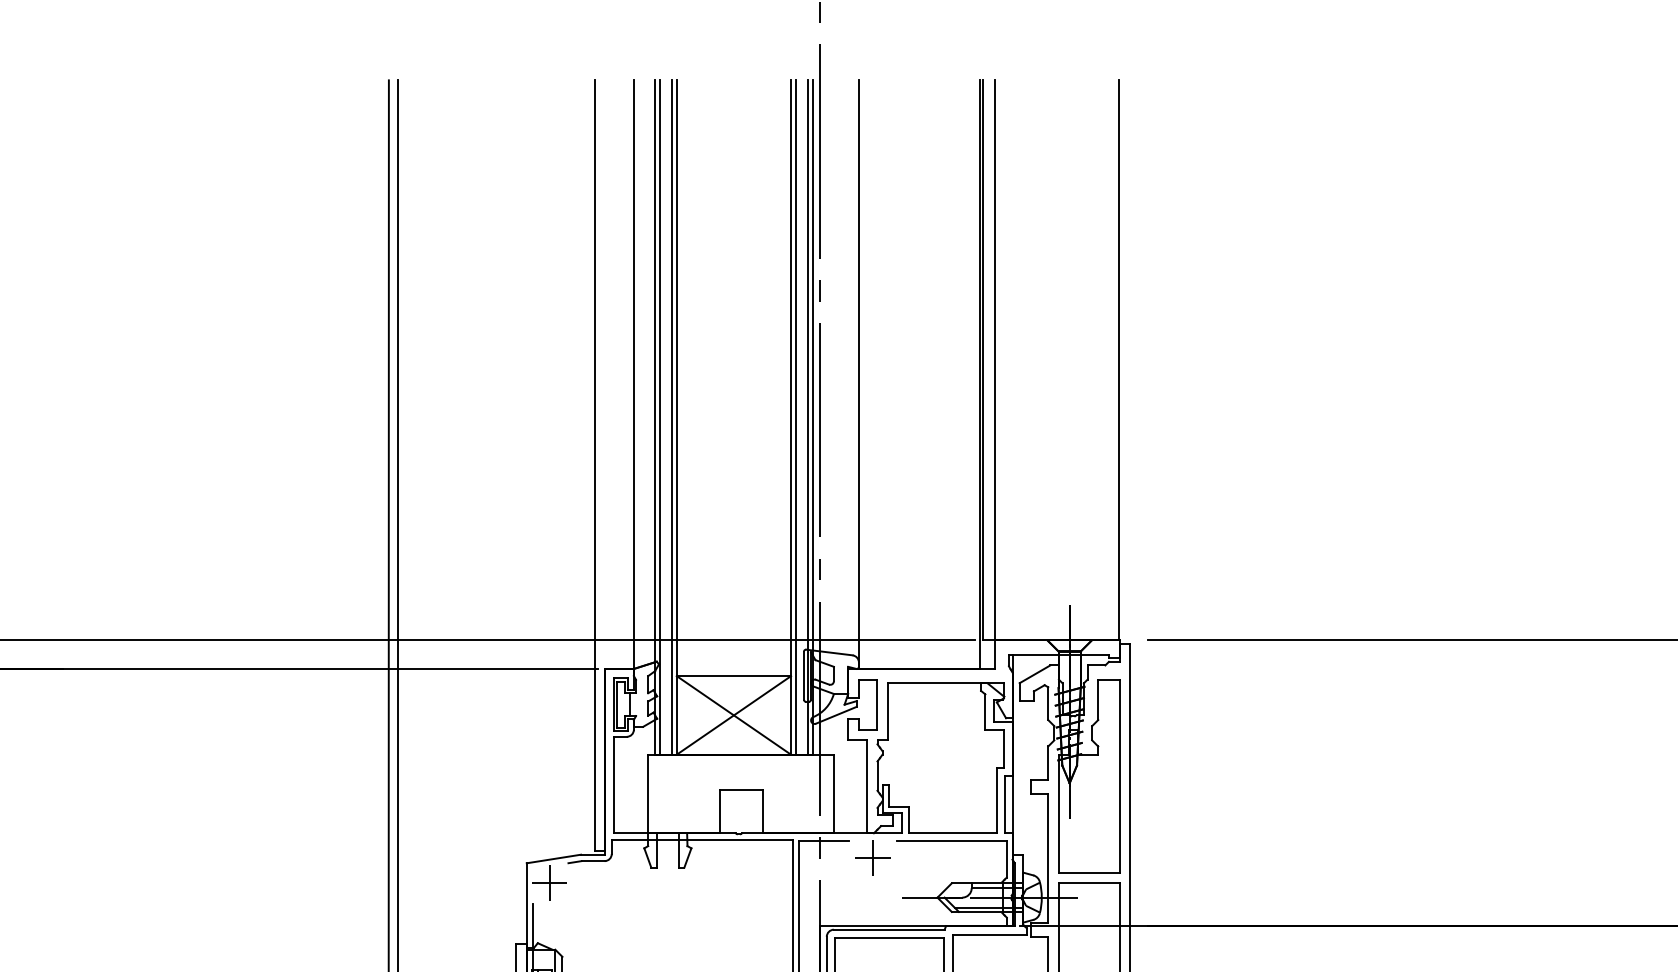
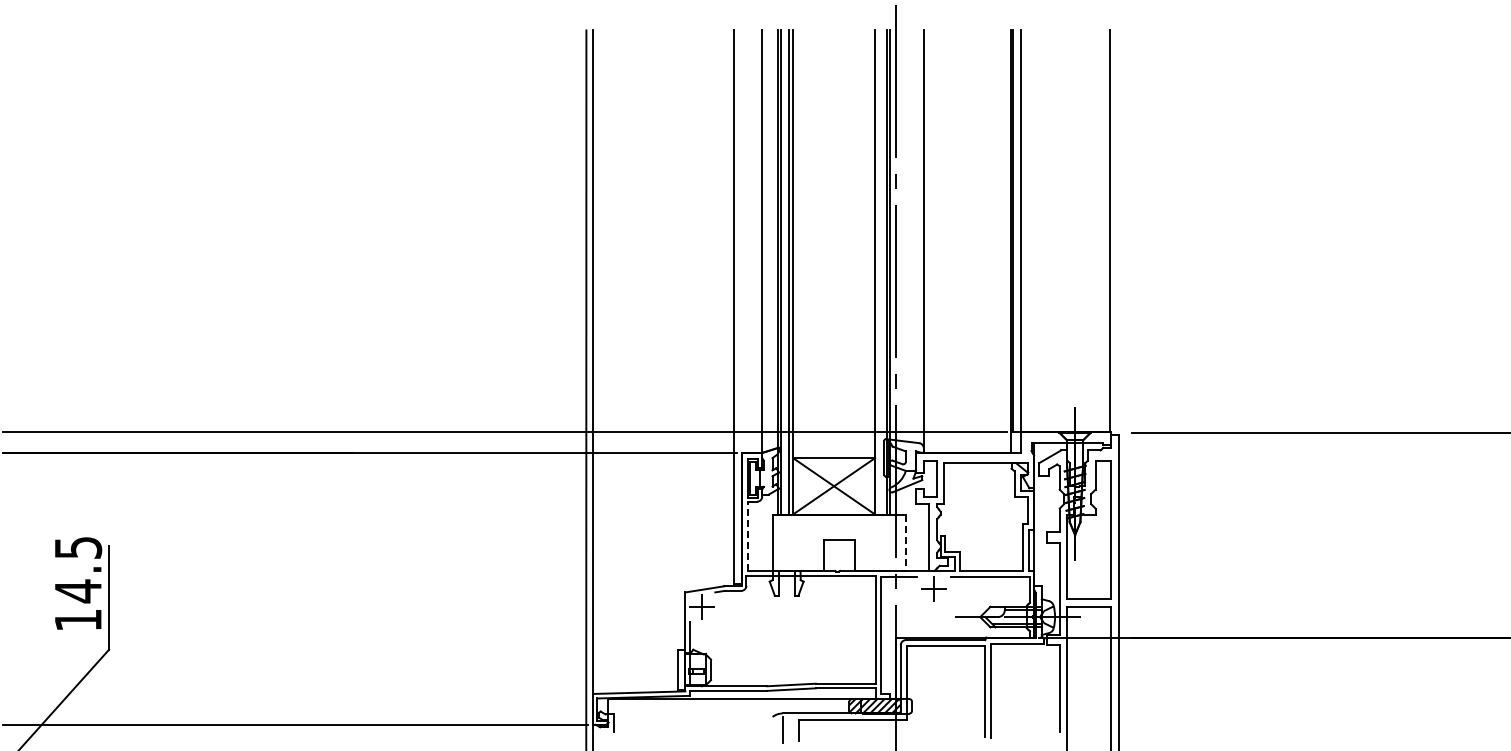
line: (795, 416) -> (878, 271), removed
line: (613, 785) -> (747, 536), solid -> dashed
line: (833, 795) -> (905, 543), solid -> dashed

